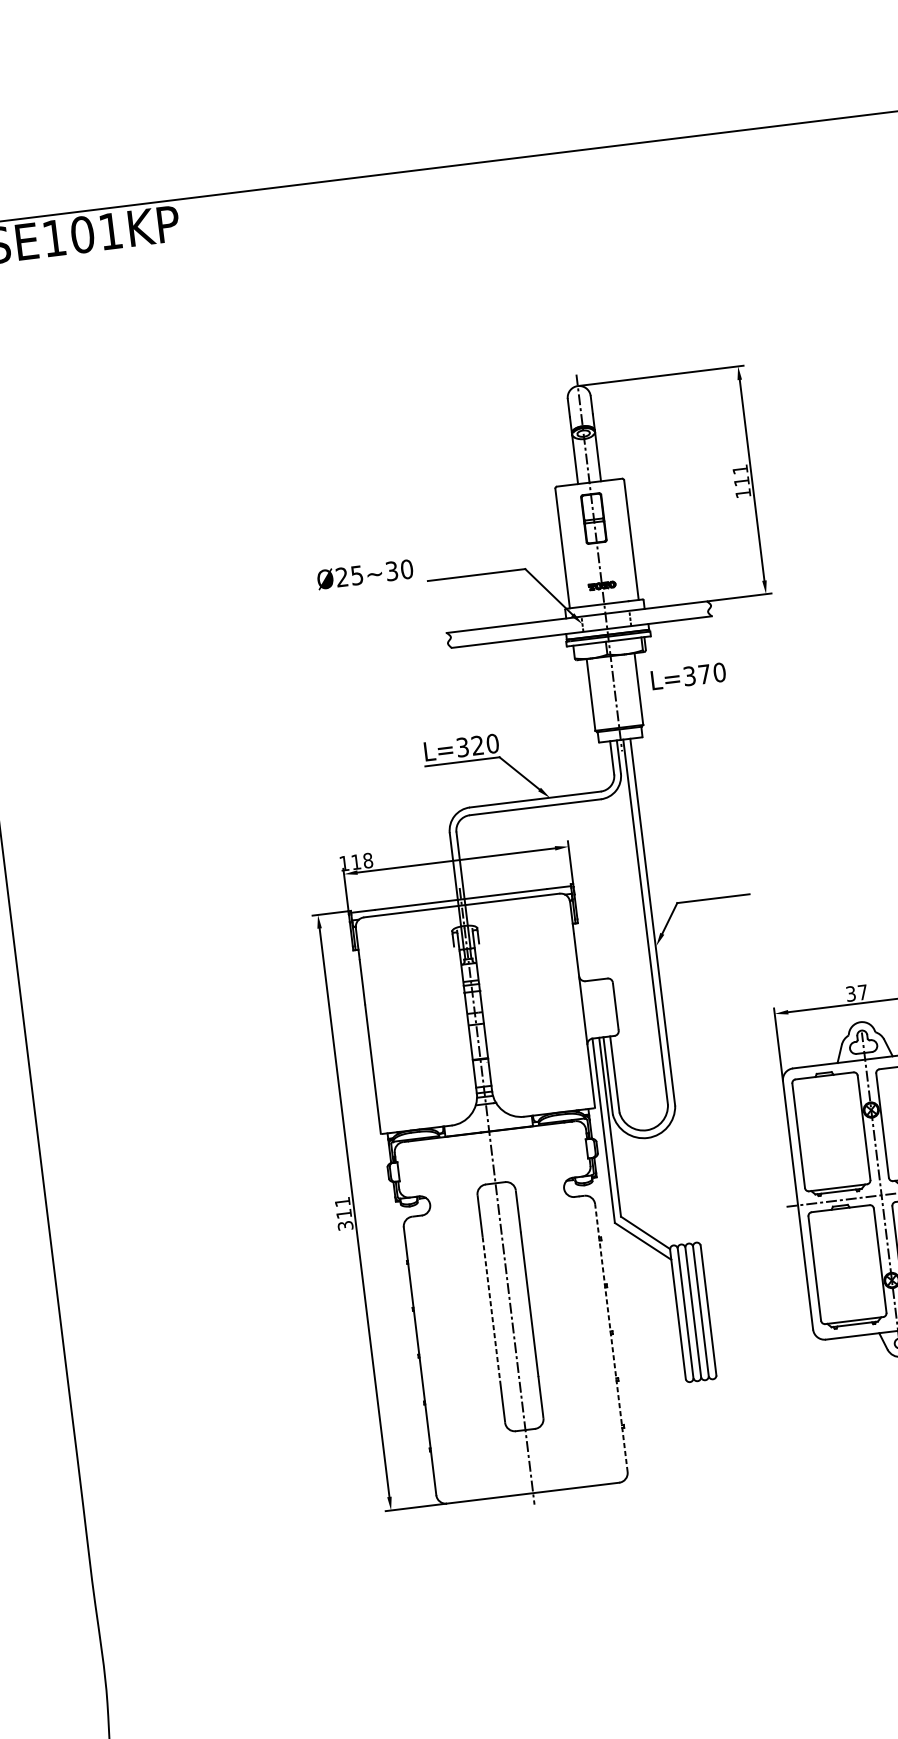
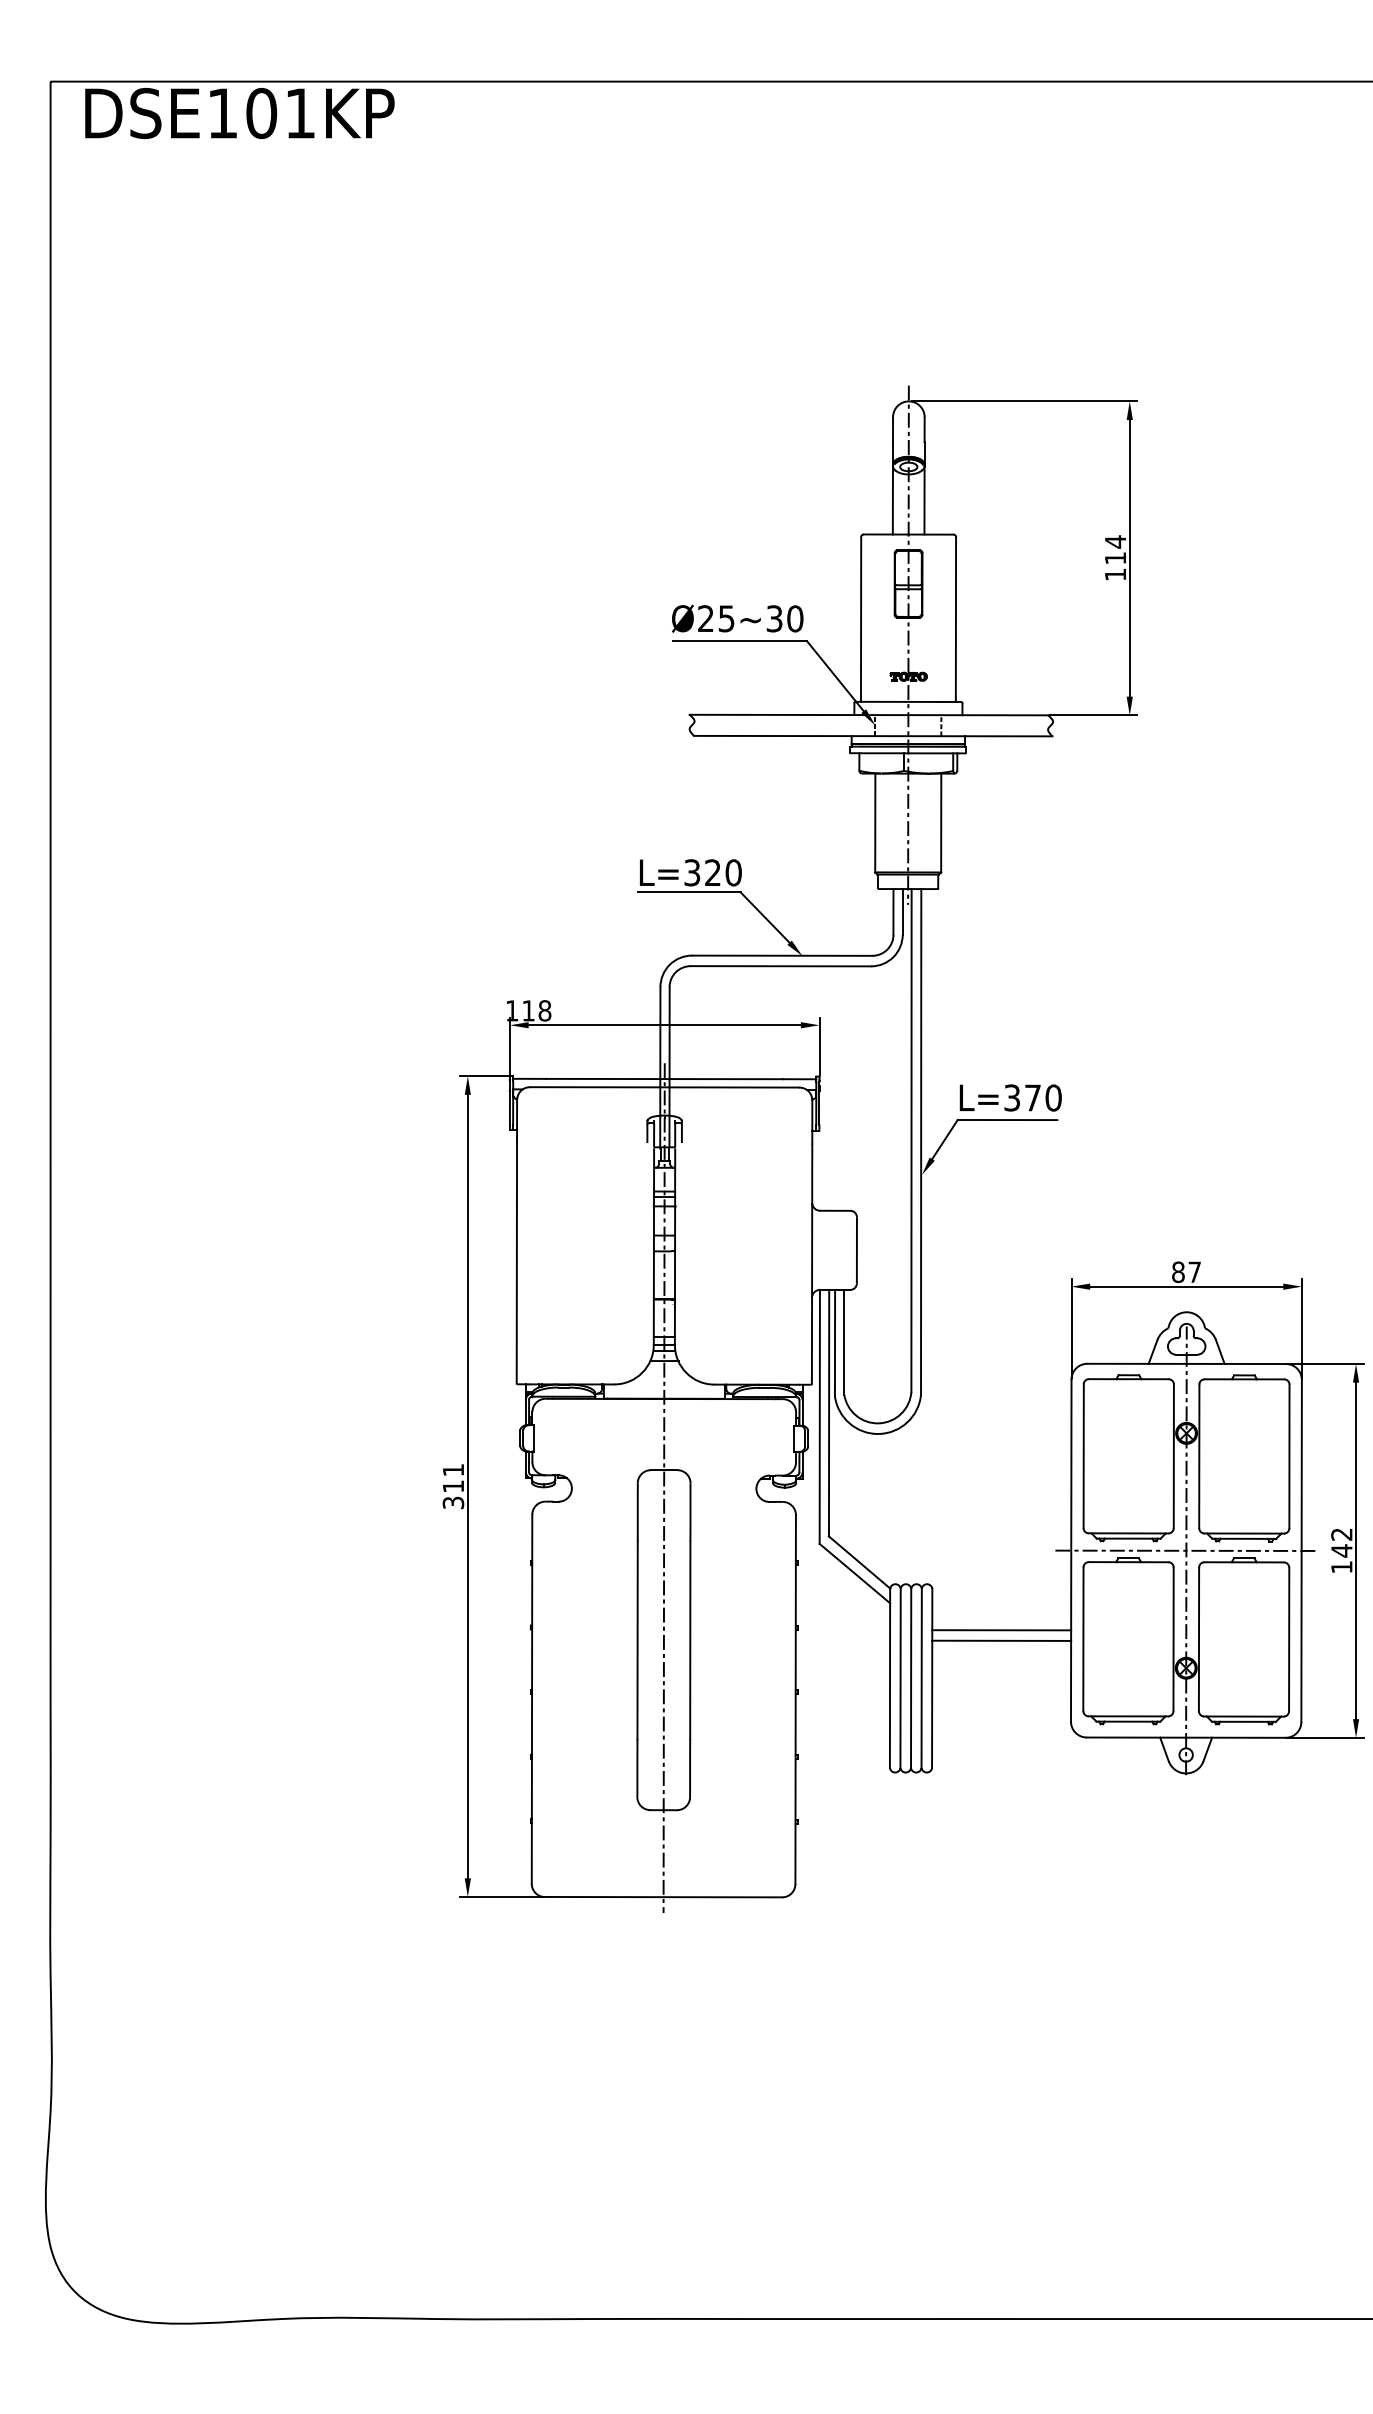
text: (740, 469) -> (1115, 541), 111 -> 114
text: (365, 574) -> (737, 618), moved
text: (688, 676) -> (1010, 1097), moved
text: (851, 993) -> (1178, 1271), 37 -> 87
line: (754, 1269) -> (1001, 1630), added
line: (755, 1276) -> (1001, 1640), added
line: (491, 1309) -> (637, 1640), dashed -> solid
line: (611, 1338) -> (795, 1699), dashed -> solid

